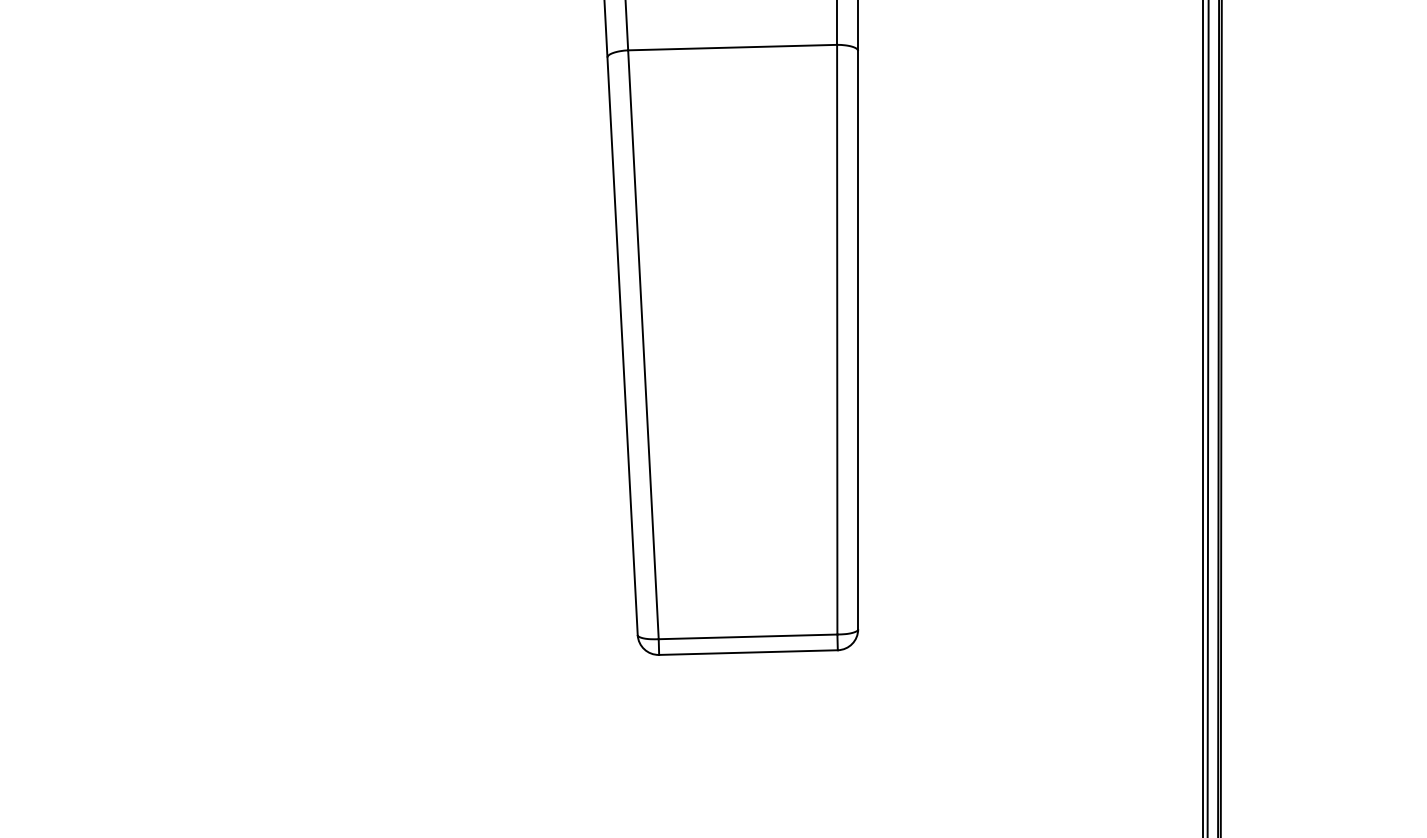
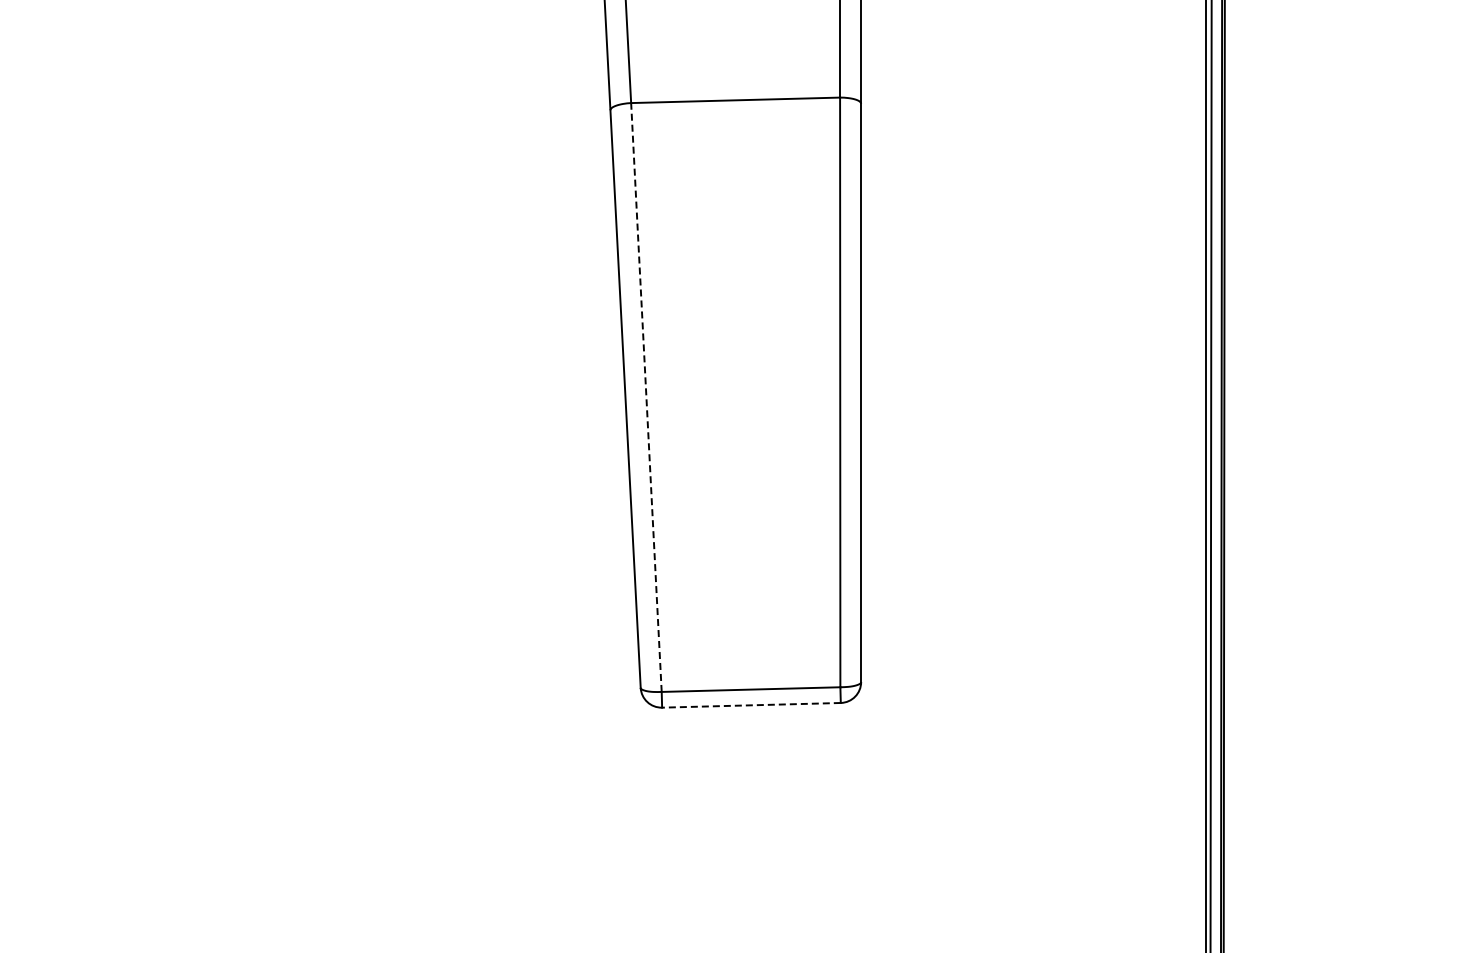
line: (643, 344) -> (646, 397), solid -> dashed
line: (747, 652) -> (750, 705), solid -> dashed

